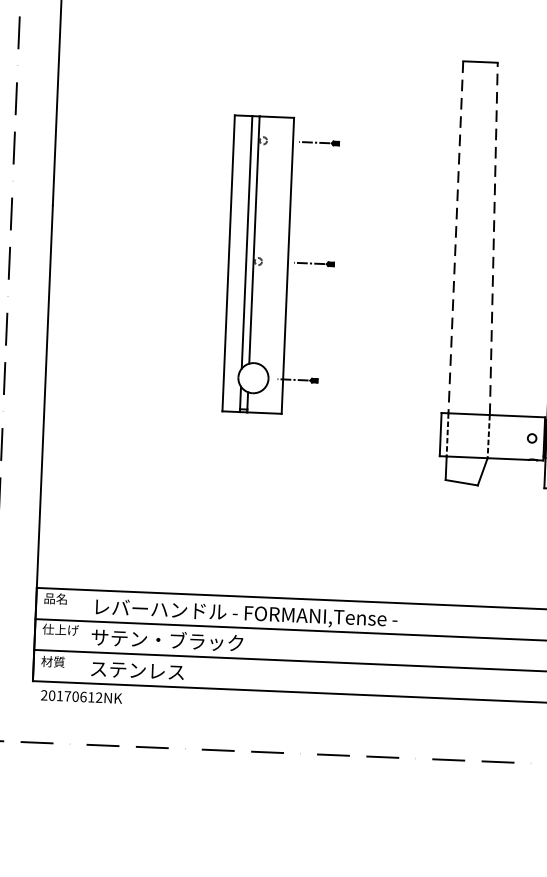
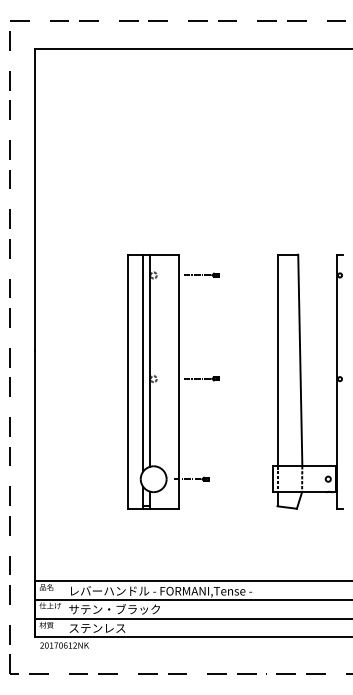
line: (455, 237) -> (277, 360), dashed -> solid
line: (494, 238) -> (300, 360), dashed -> solid
part: (281, 265) -> (173, 381), size x1.43

